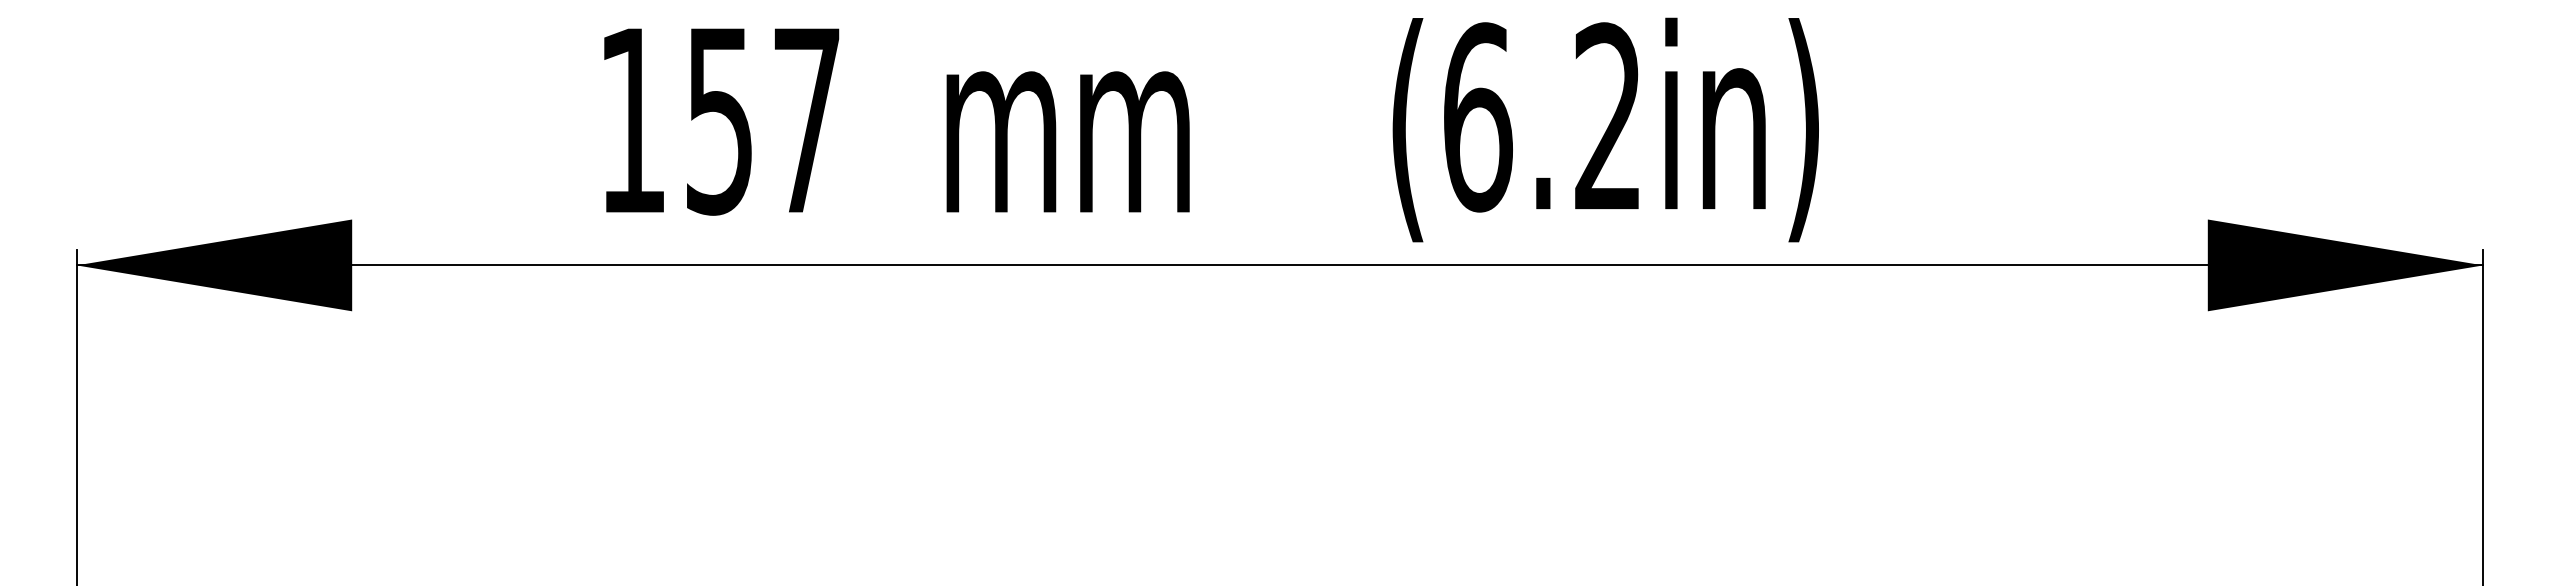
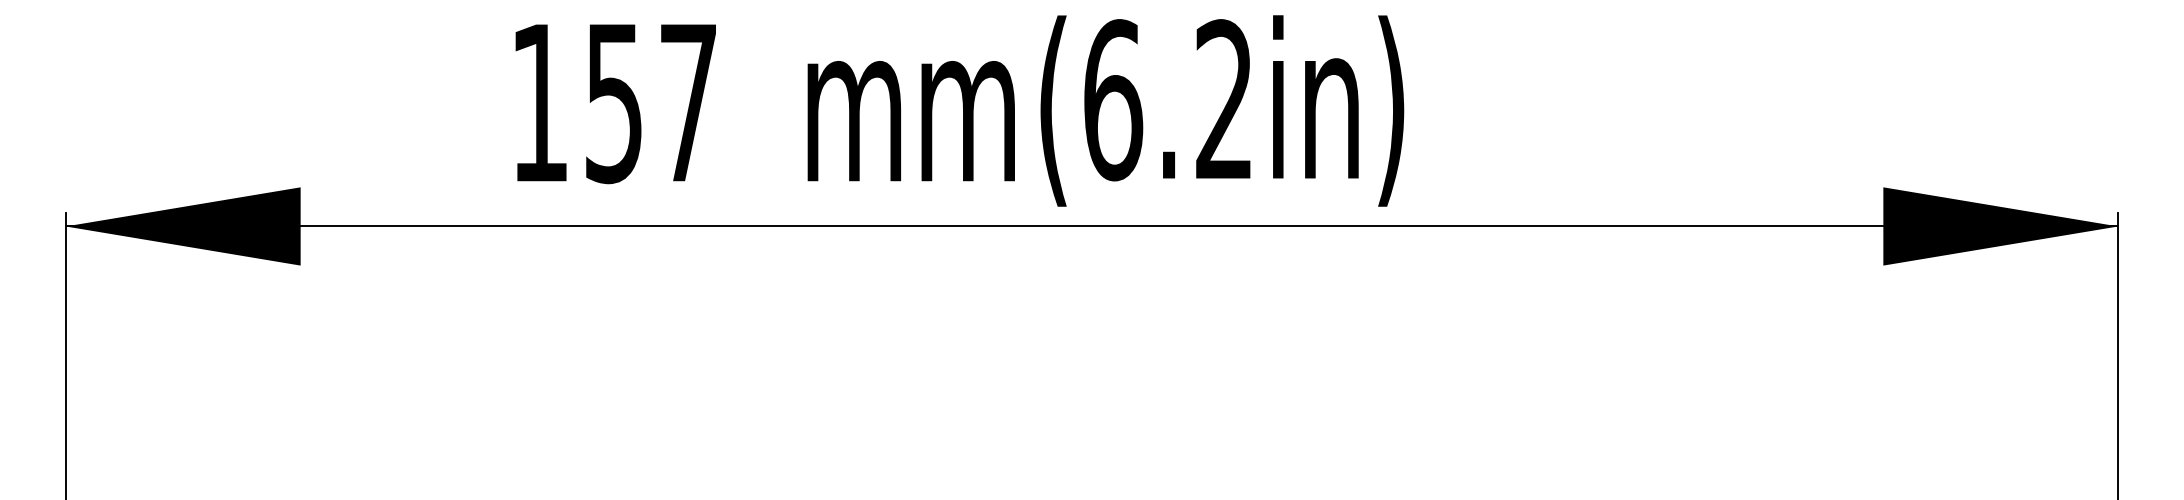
text: (1605, 129) -> (1222, 110), moved

